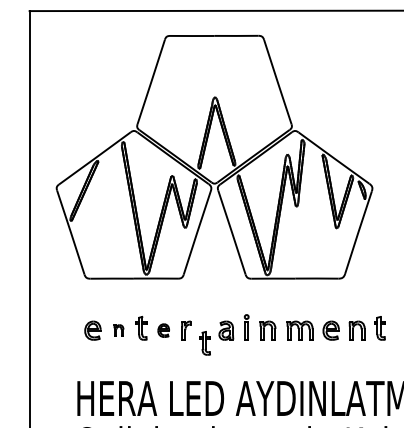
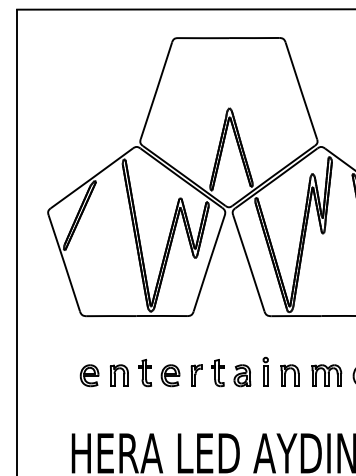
part: (118, 330) -> (118, 375), size x1.67
part: (163, 330) -> (170, 375), size x1.43
part: (204, 343) -> (217, 373), moved

